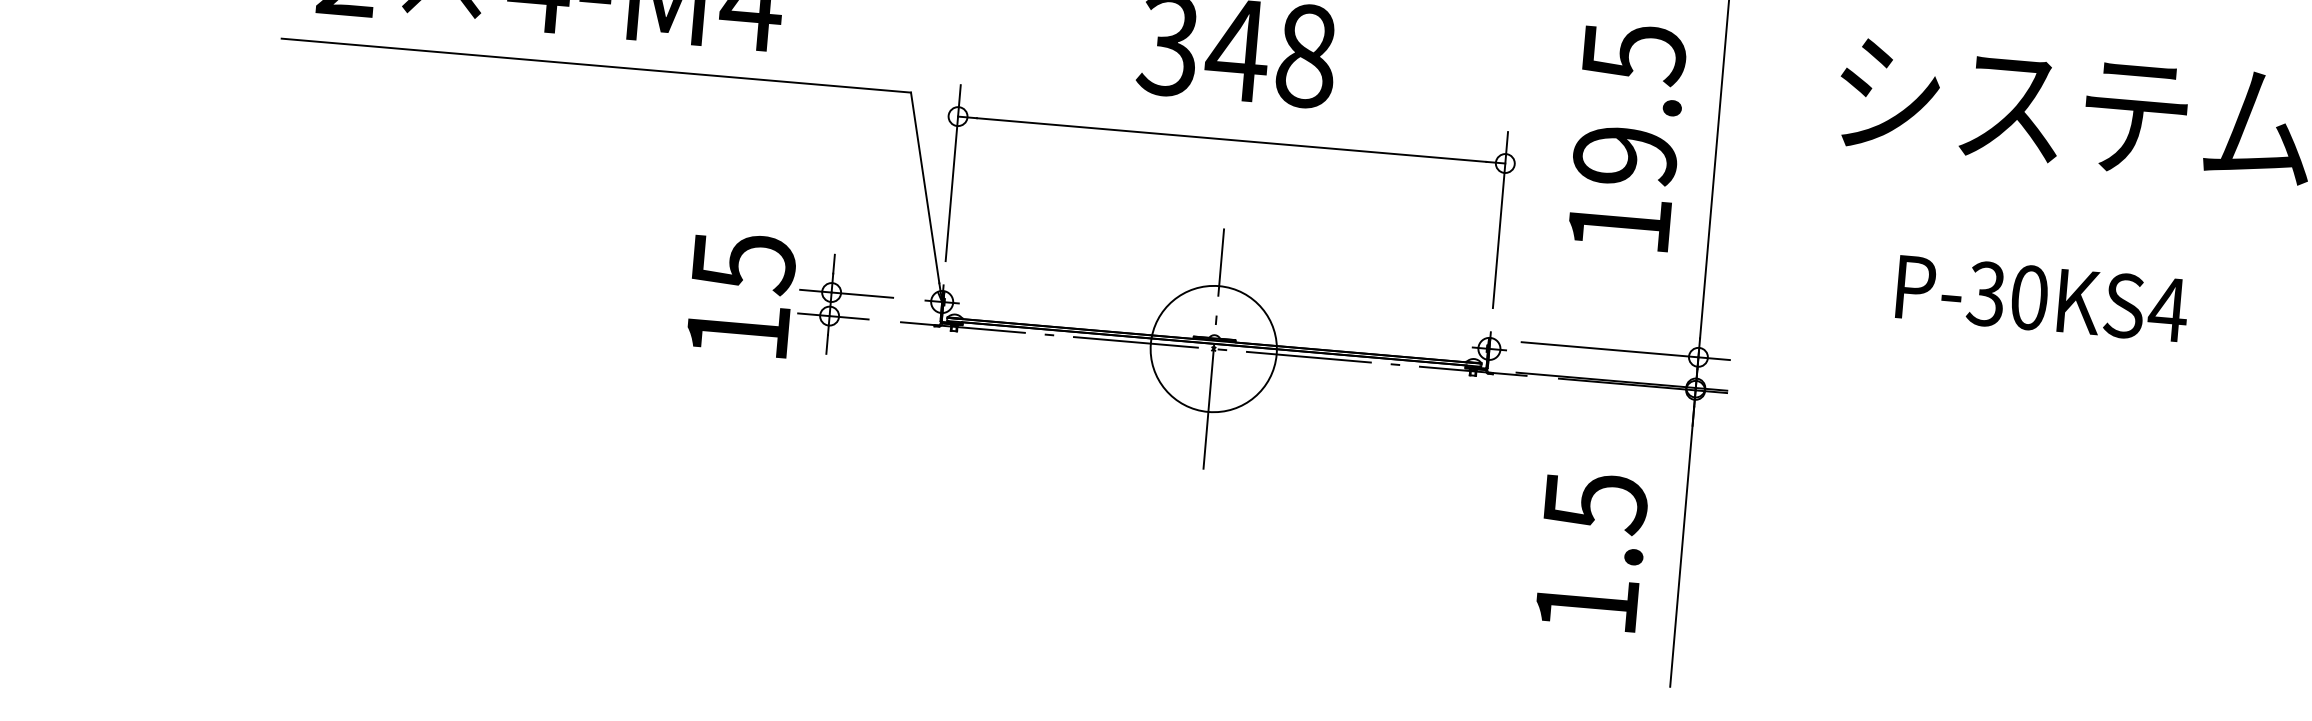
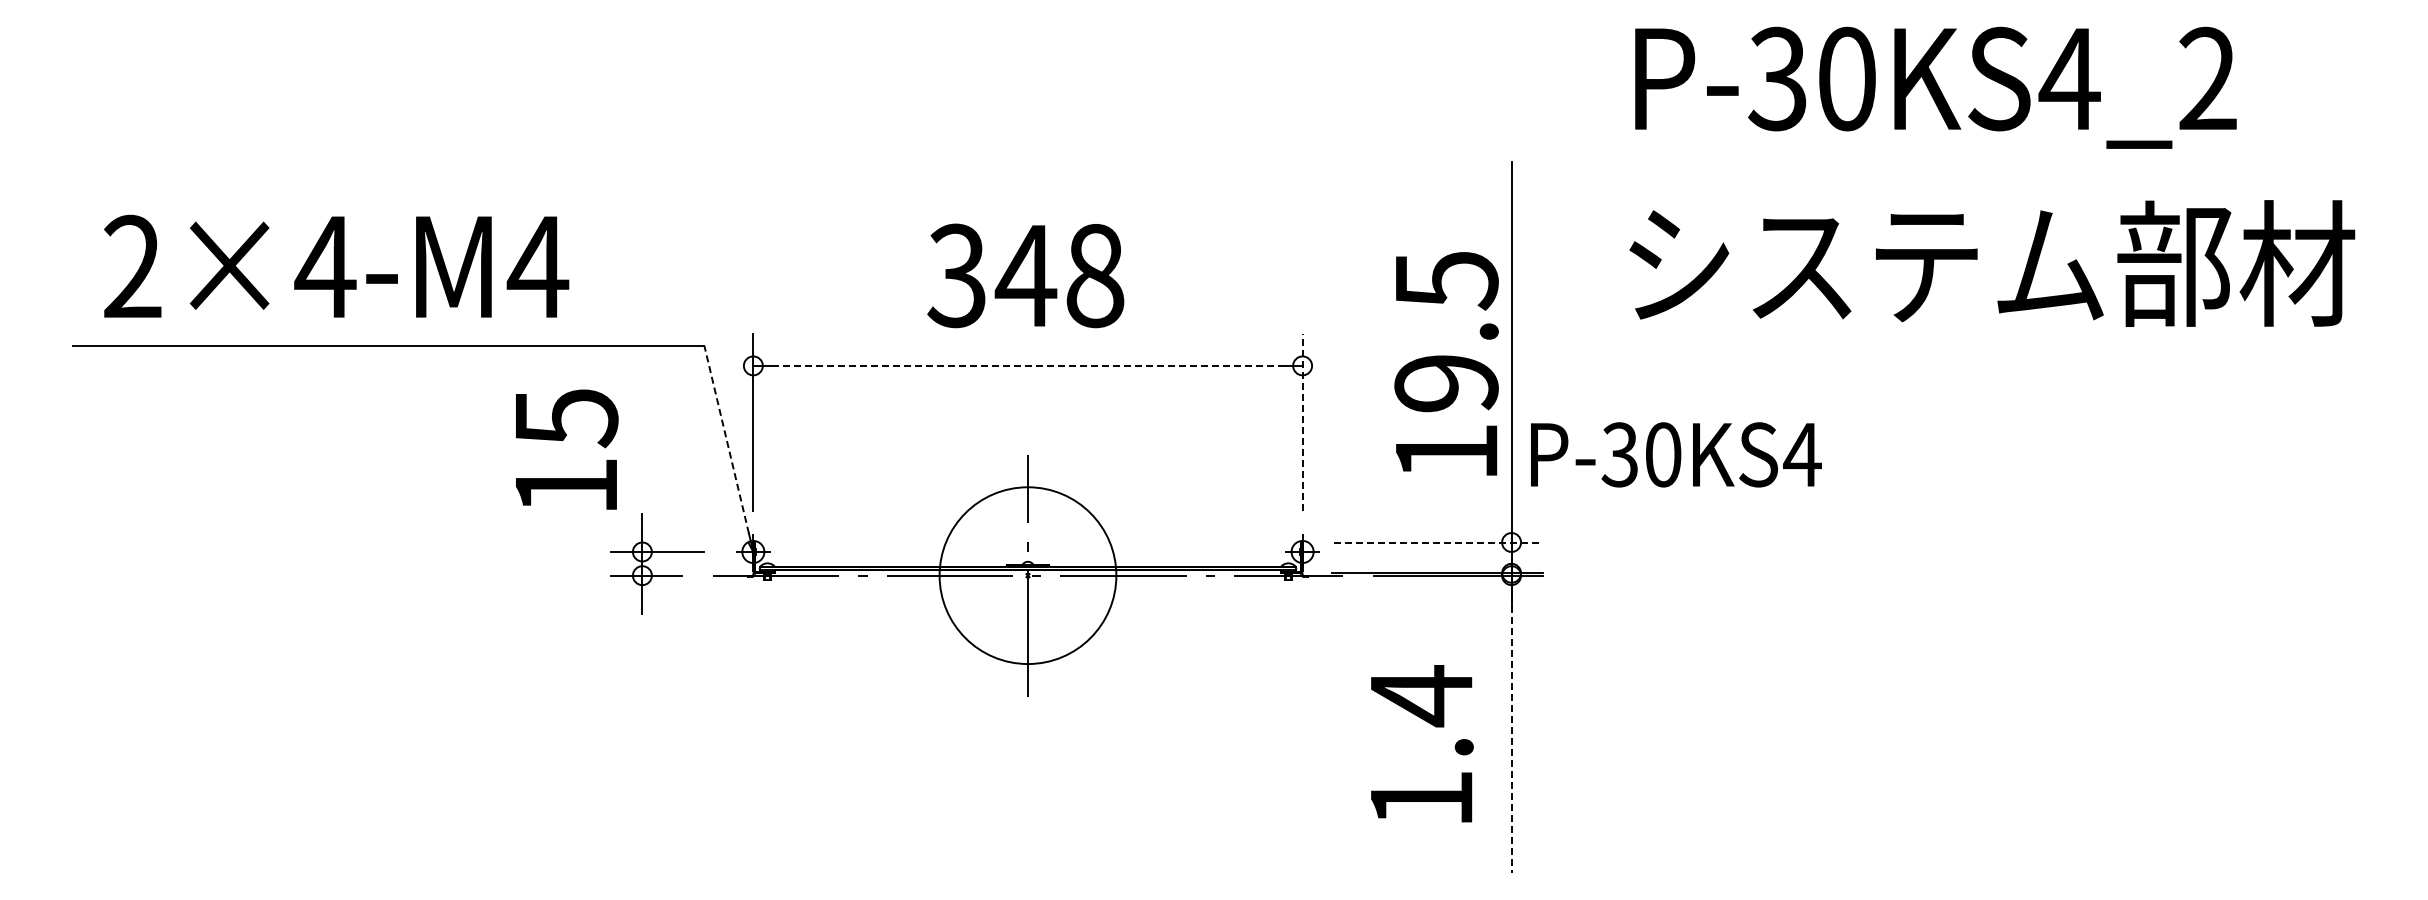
text: (1626, 136) -> (1446, 363), moved
line: (1231, 139) -> (1027, 365), solid -> dashed
line: (925, 187) -> (726, 439), solid -> dashed
line: (1500, 219) -> (1302, 422), solid -> dashed
text: (742, 294) -> (567, 449), moved
text: (2042, 298) -> (1676, 454), moved
circle: (1213, 348) -> (1027, 575), size x1.4
line: (1626, 351) -> (1439, 542), solid -> dashed
text: (1596, 503) -> (1422, 696), 1.5 -> 1.4
line: (1681, 548) -> (1511, 734), solid -> dashed

